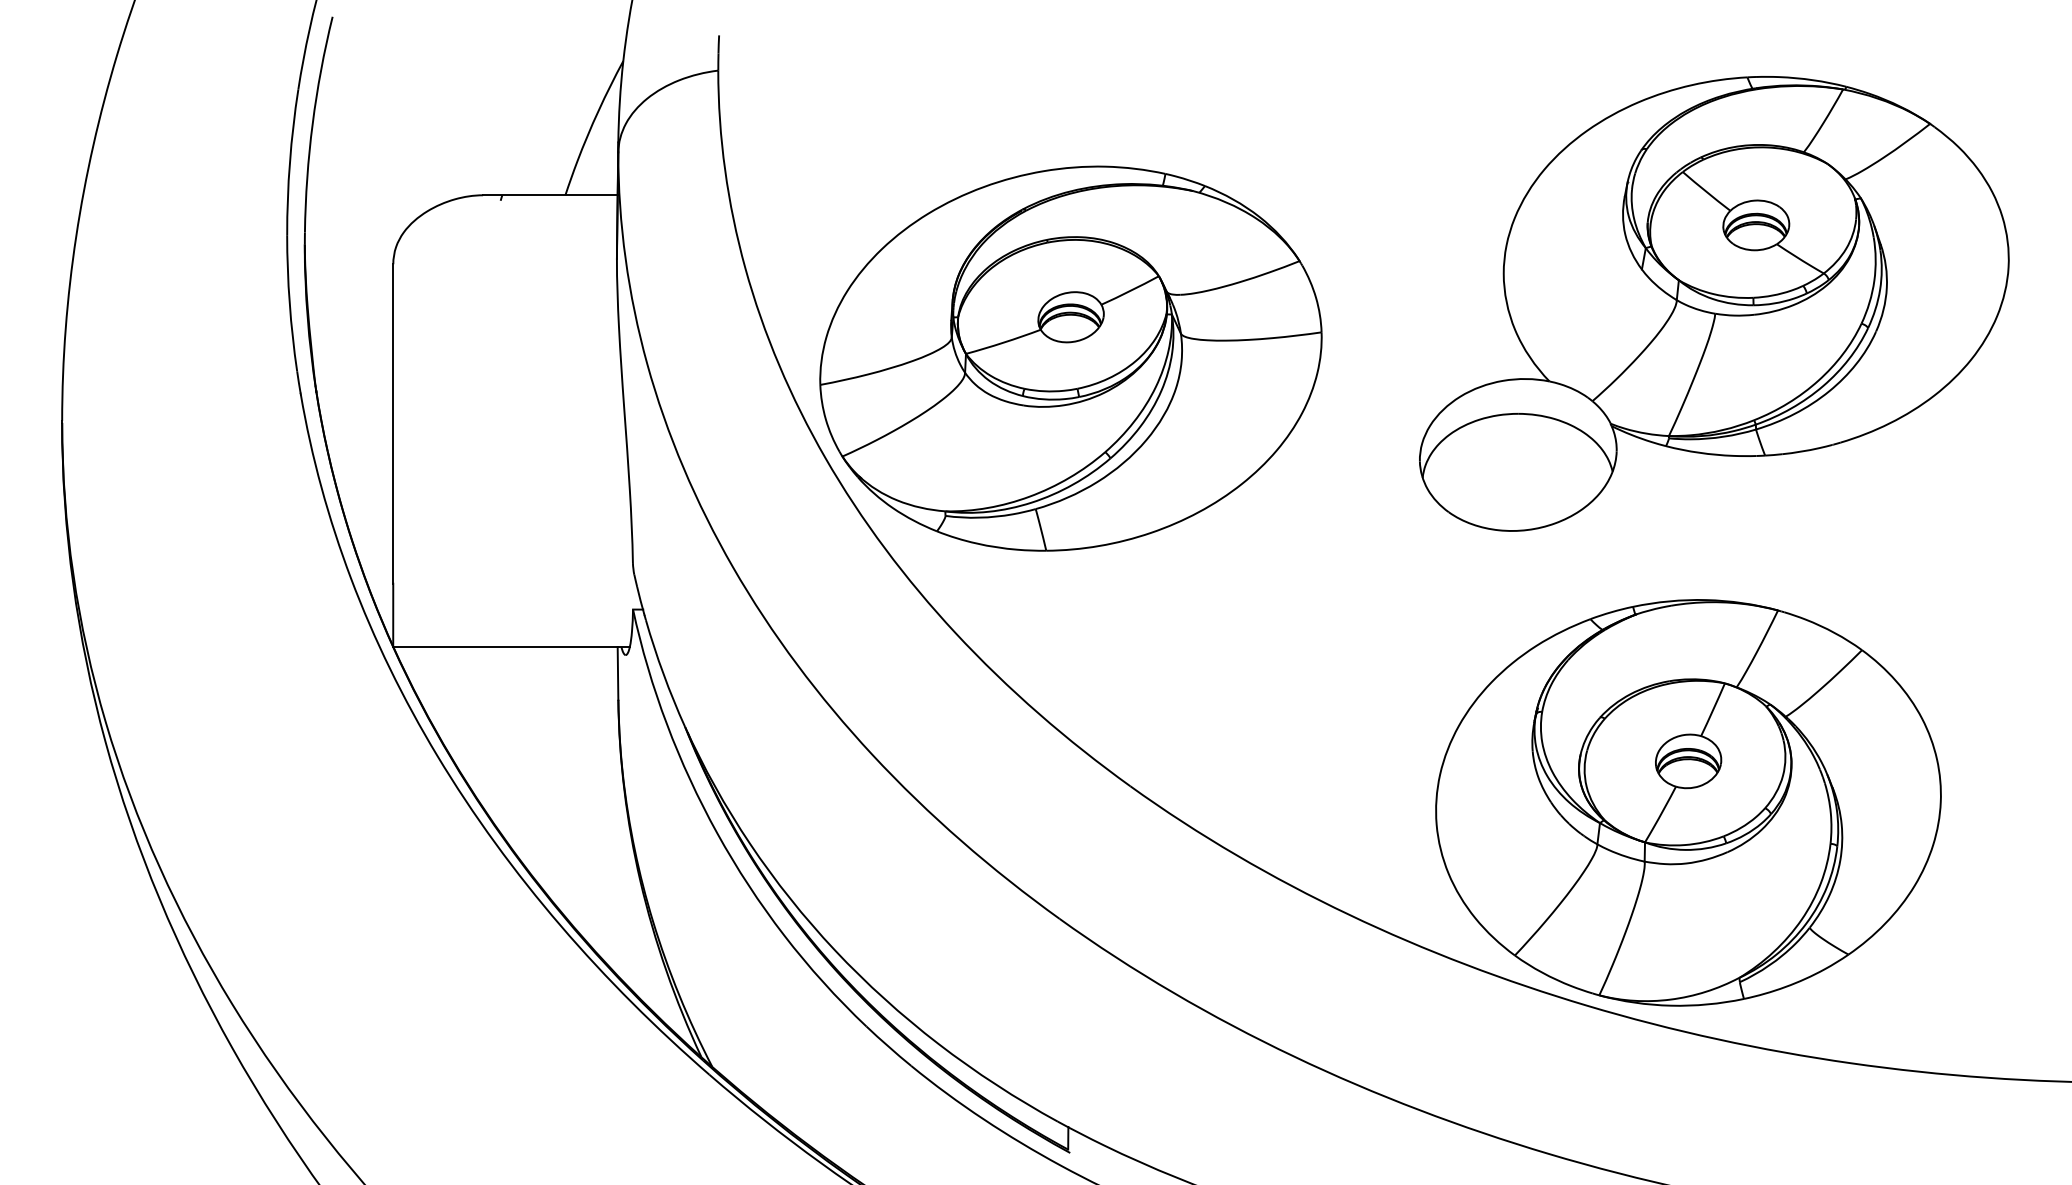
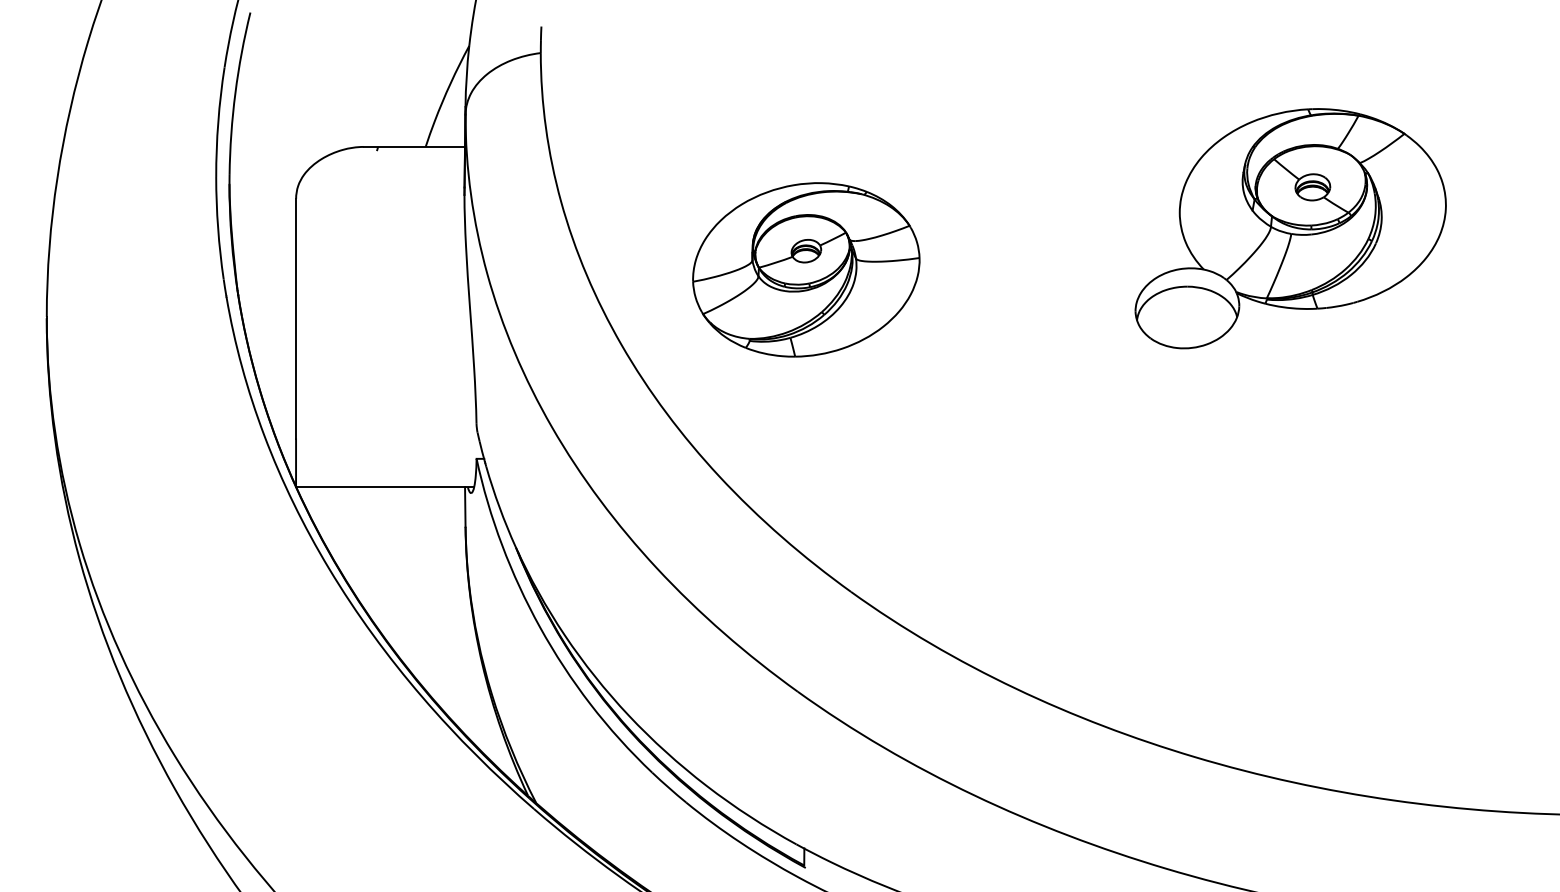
part: (1714, 303) -> (1290, 228), size x0.7
part: (1070, 358) -> (805, 269), size x0.6
part: (1688, 802) -> (1271, 604), removed

